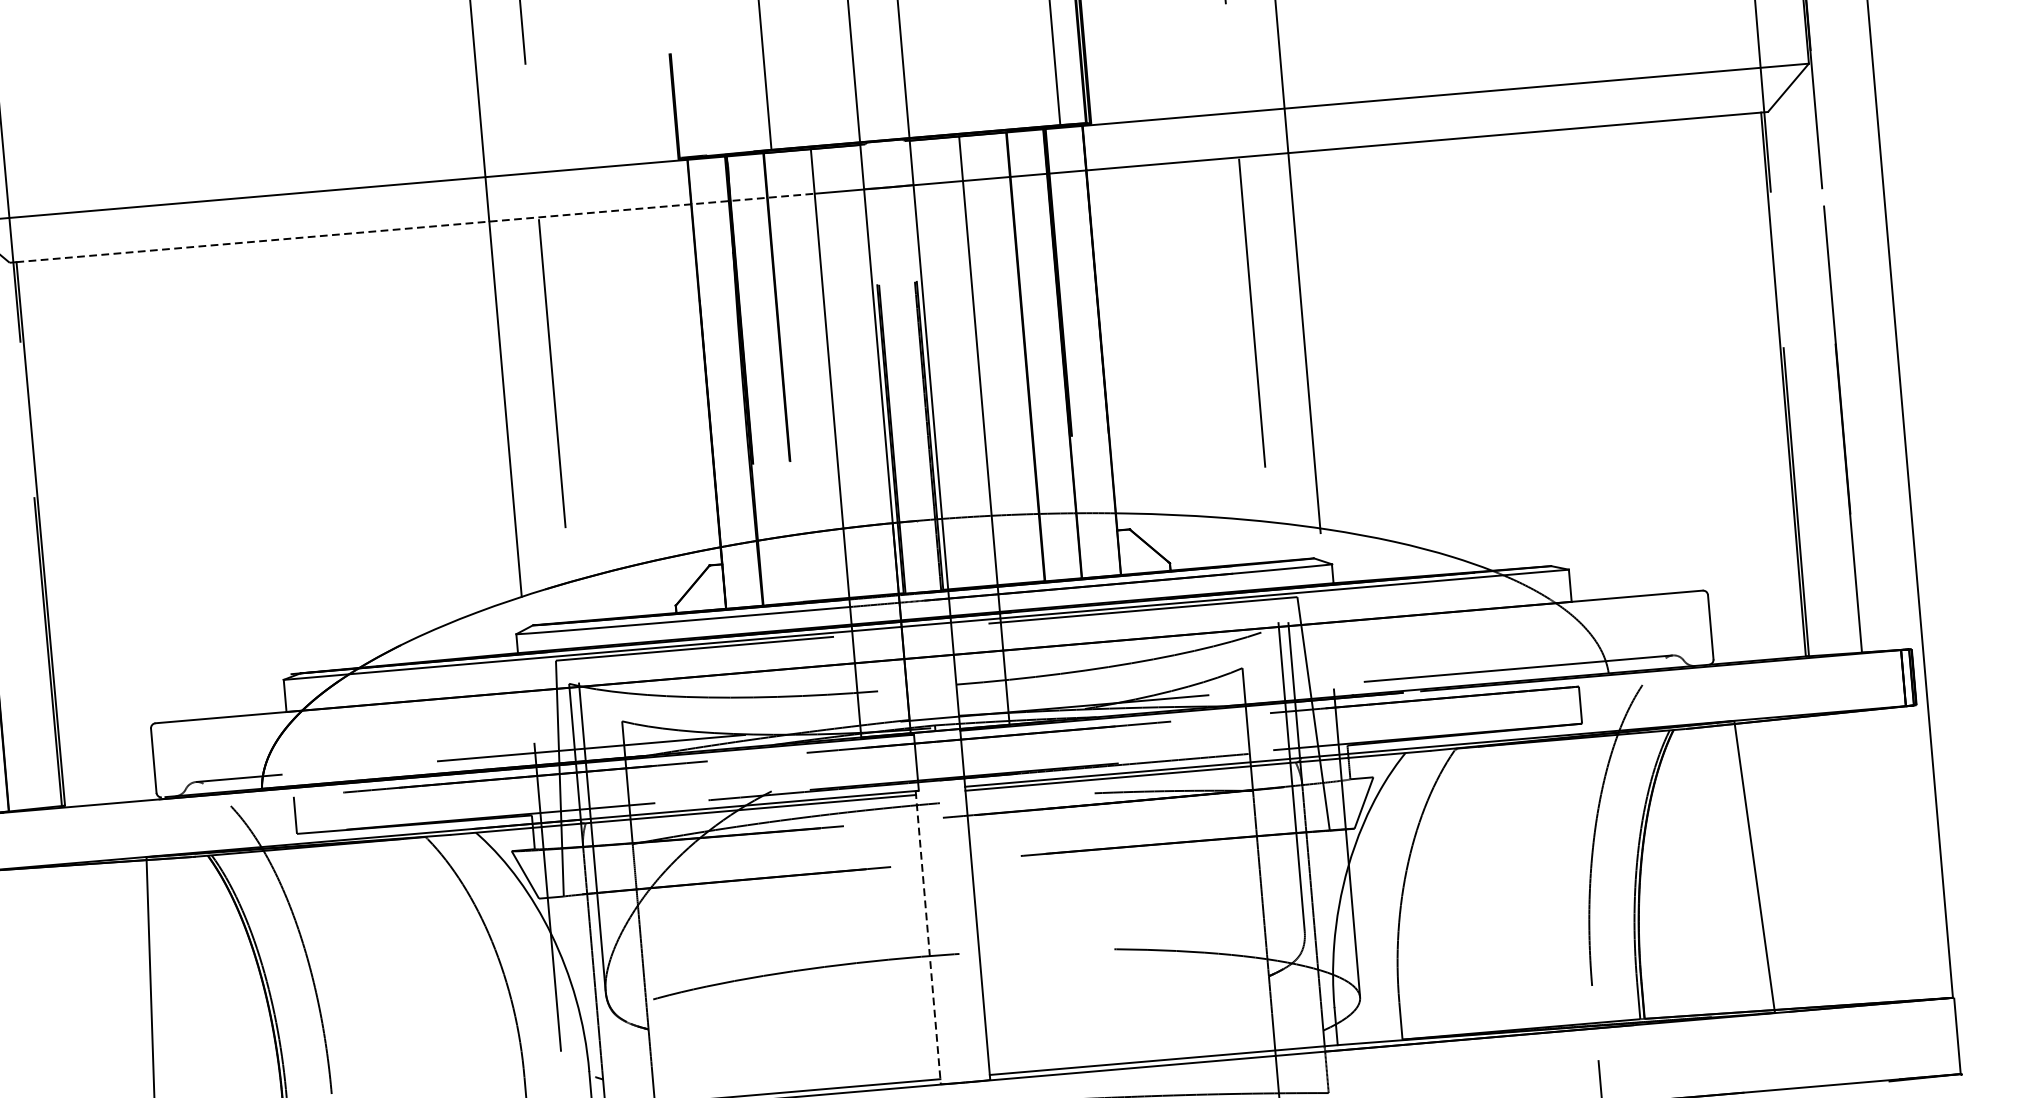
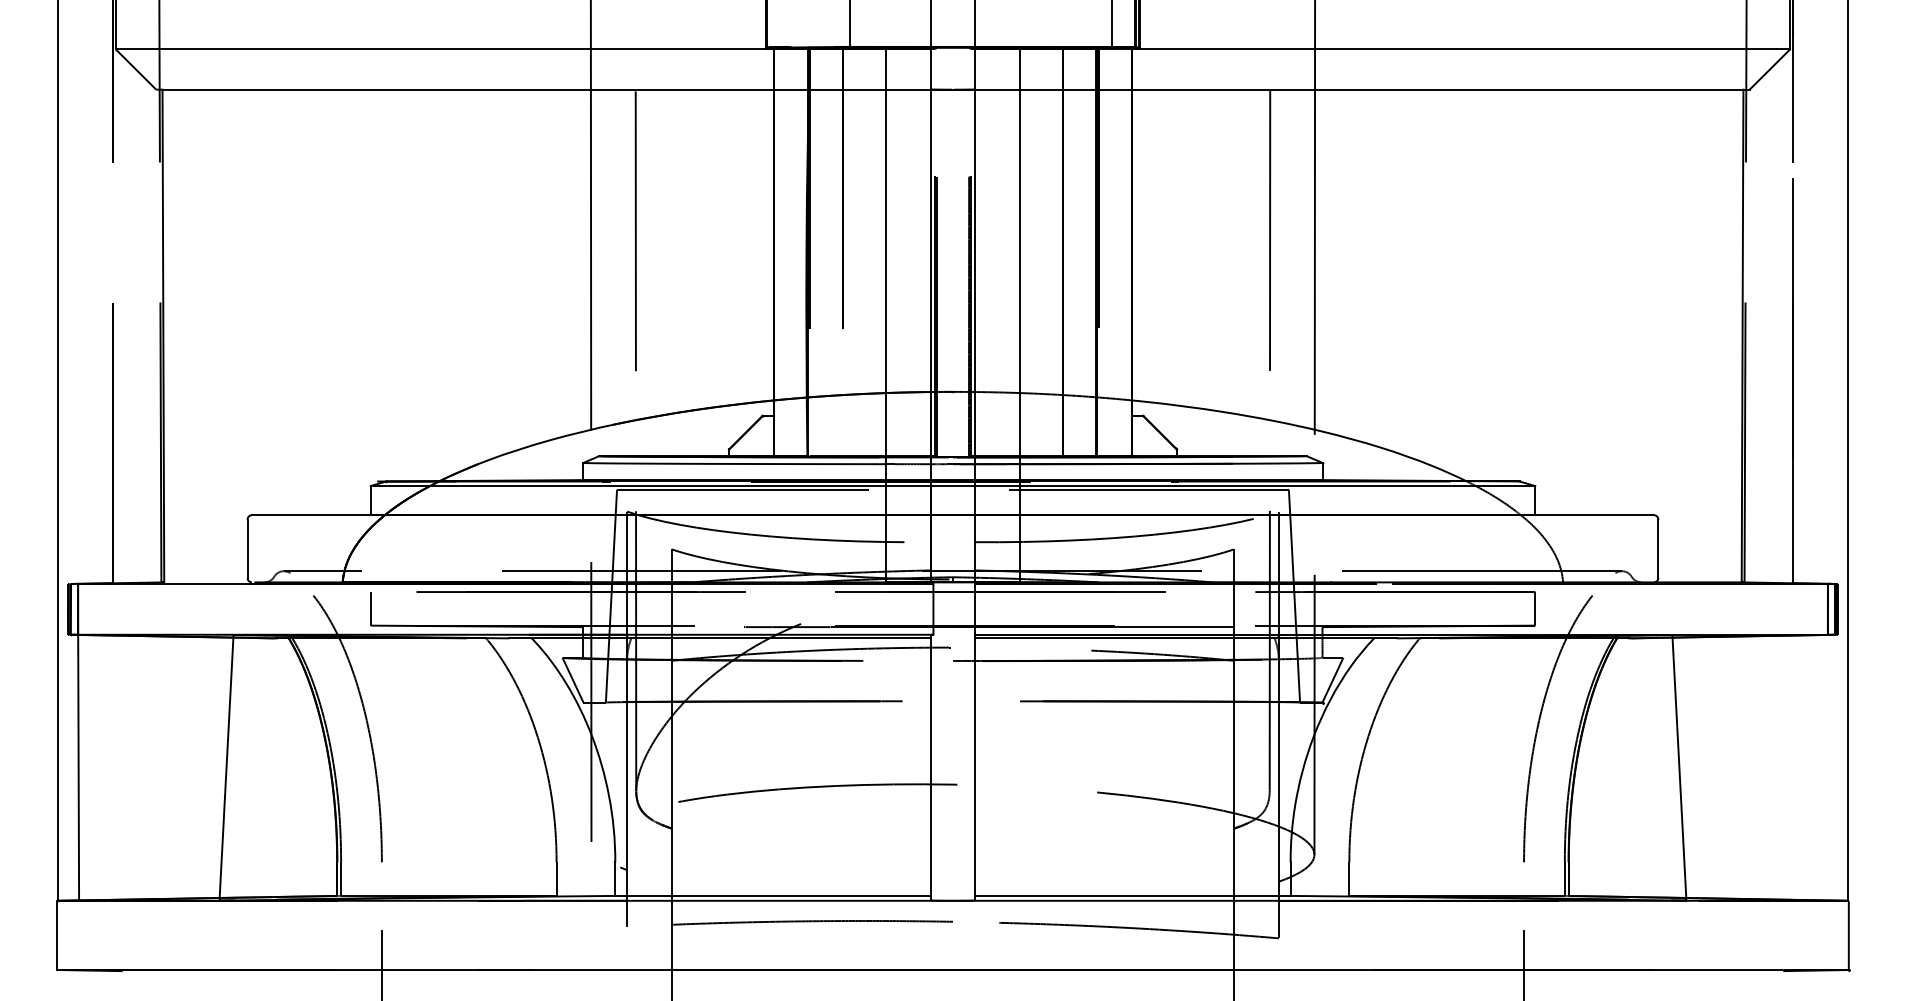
line: (415, 227) -> (524, 89), dashed -> solid
line: (928, 937) -> (930, 767), dashed -> solid

